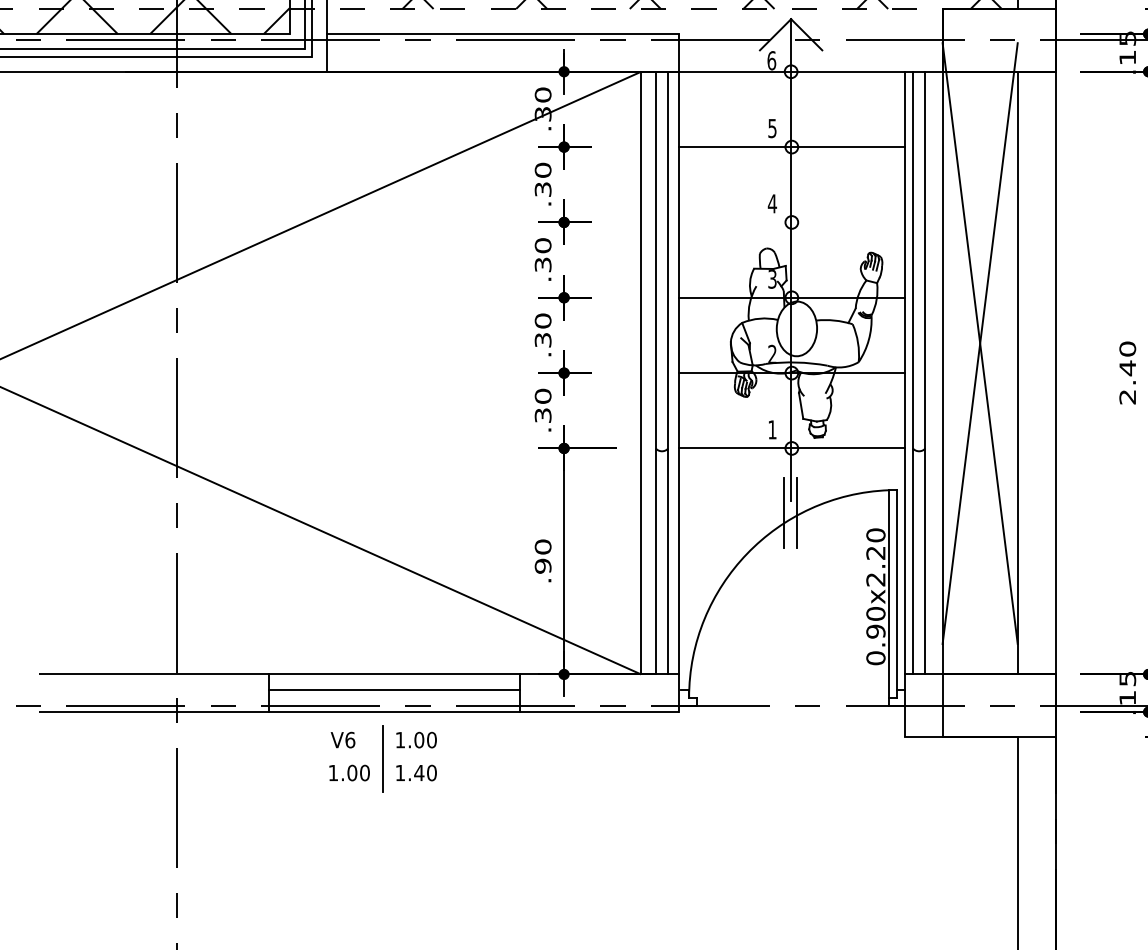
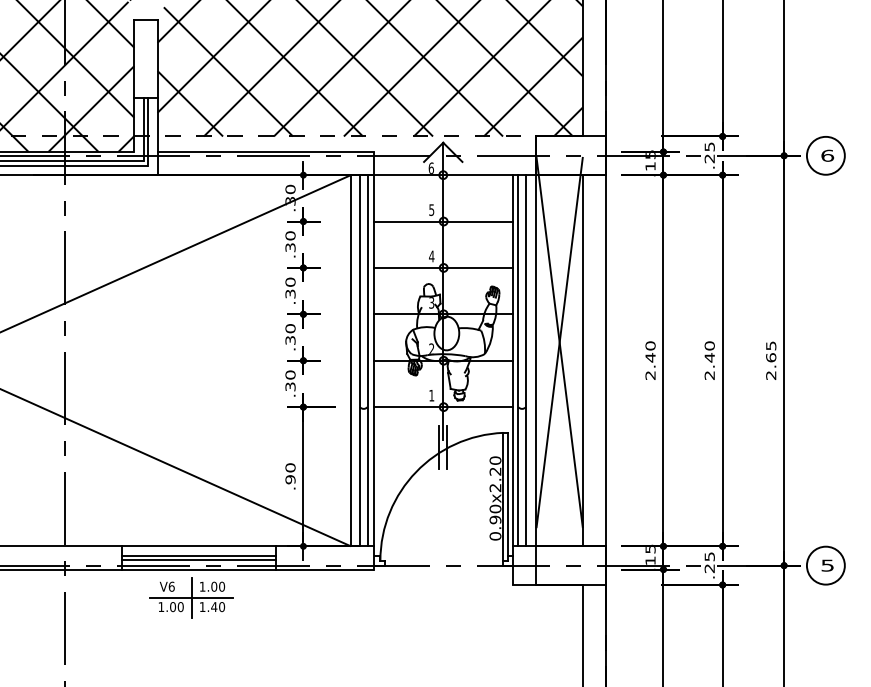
line: (791, 221) -> (443, 267), added
line: (393, 697) -> (198, 560), added
line: (382, 759) -> (191, 598), added

